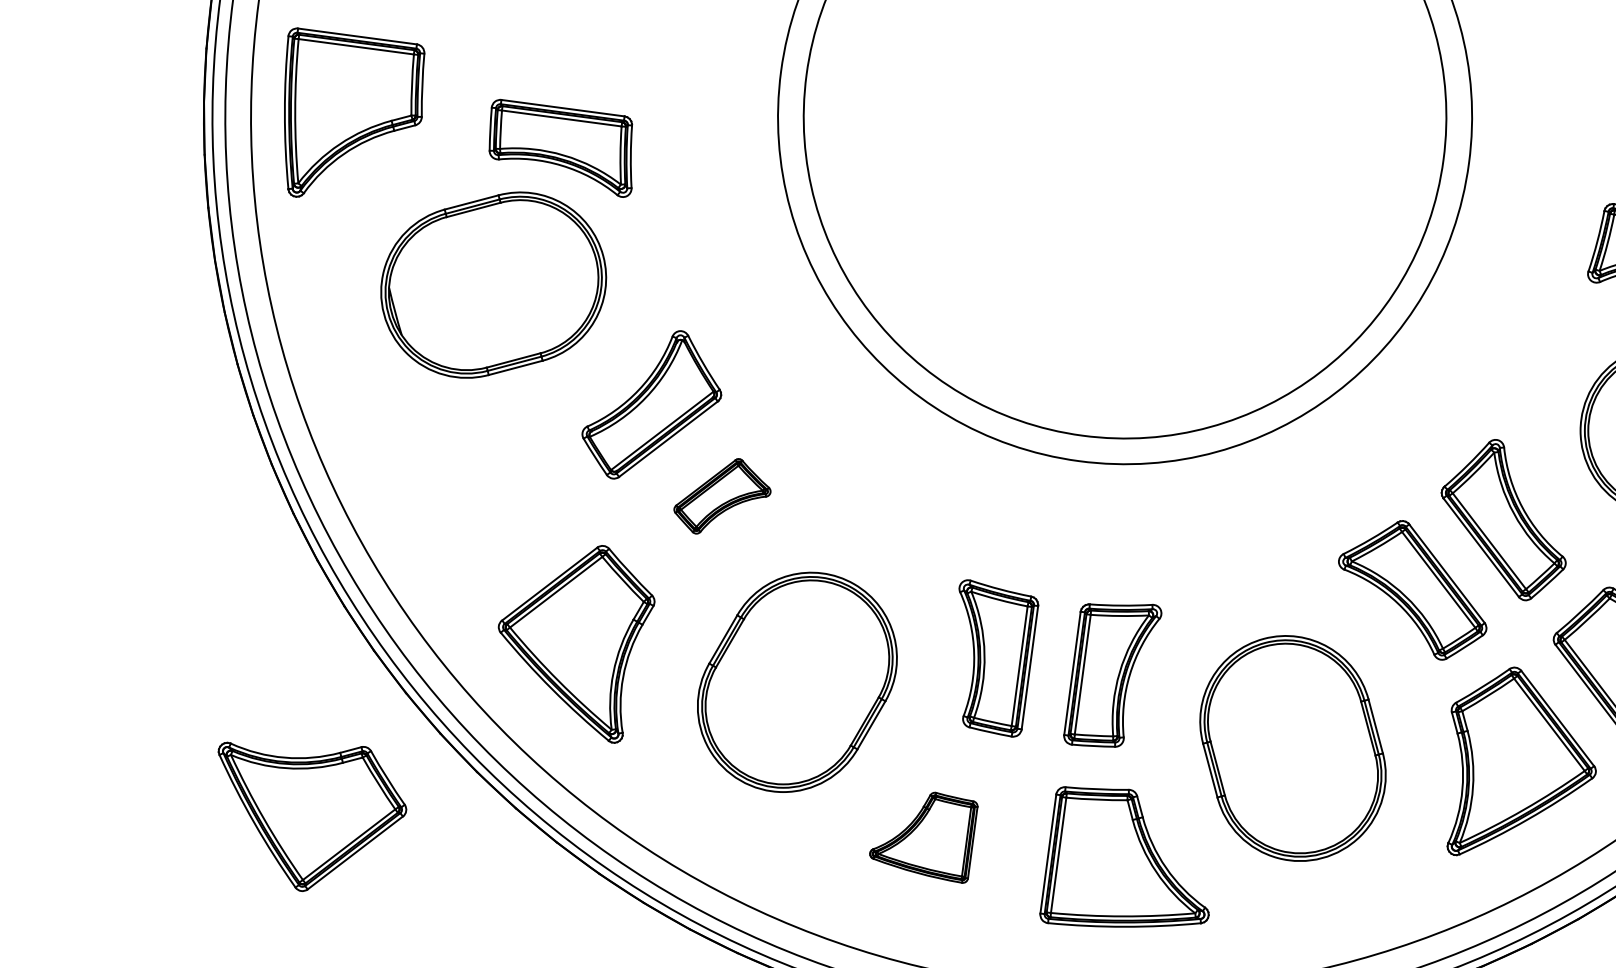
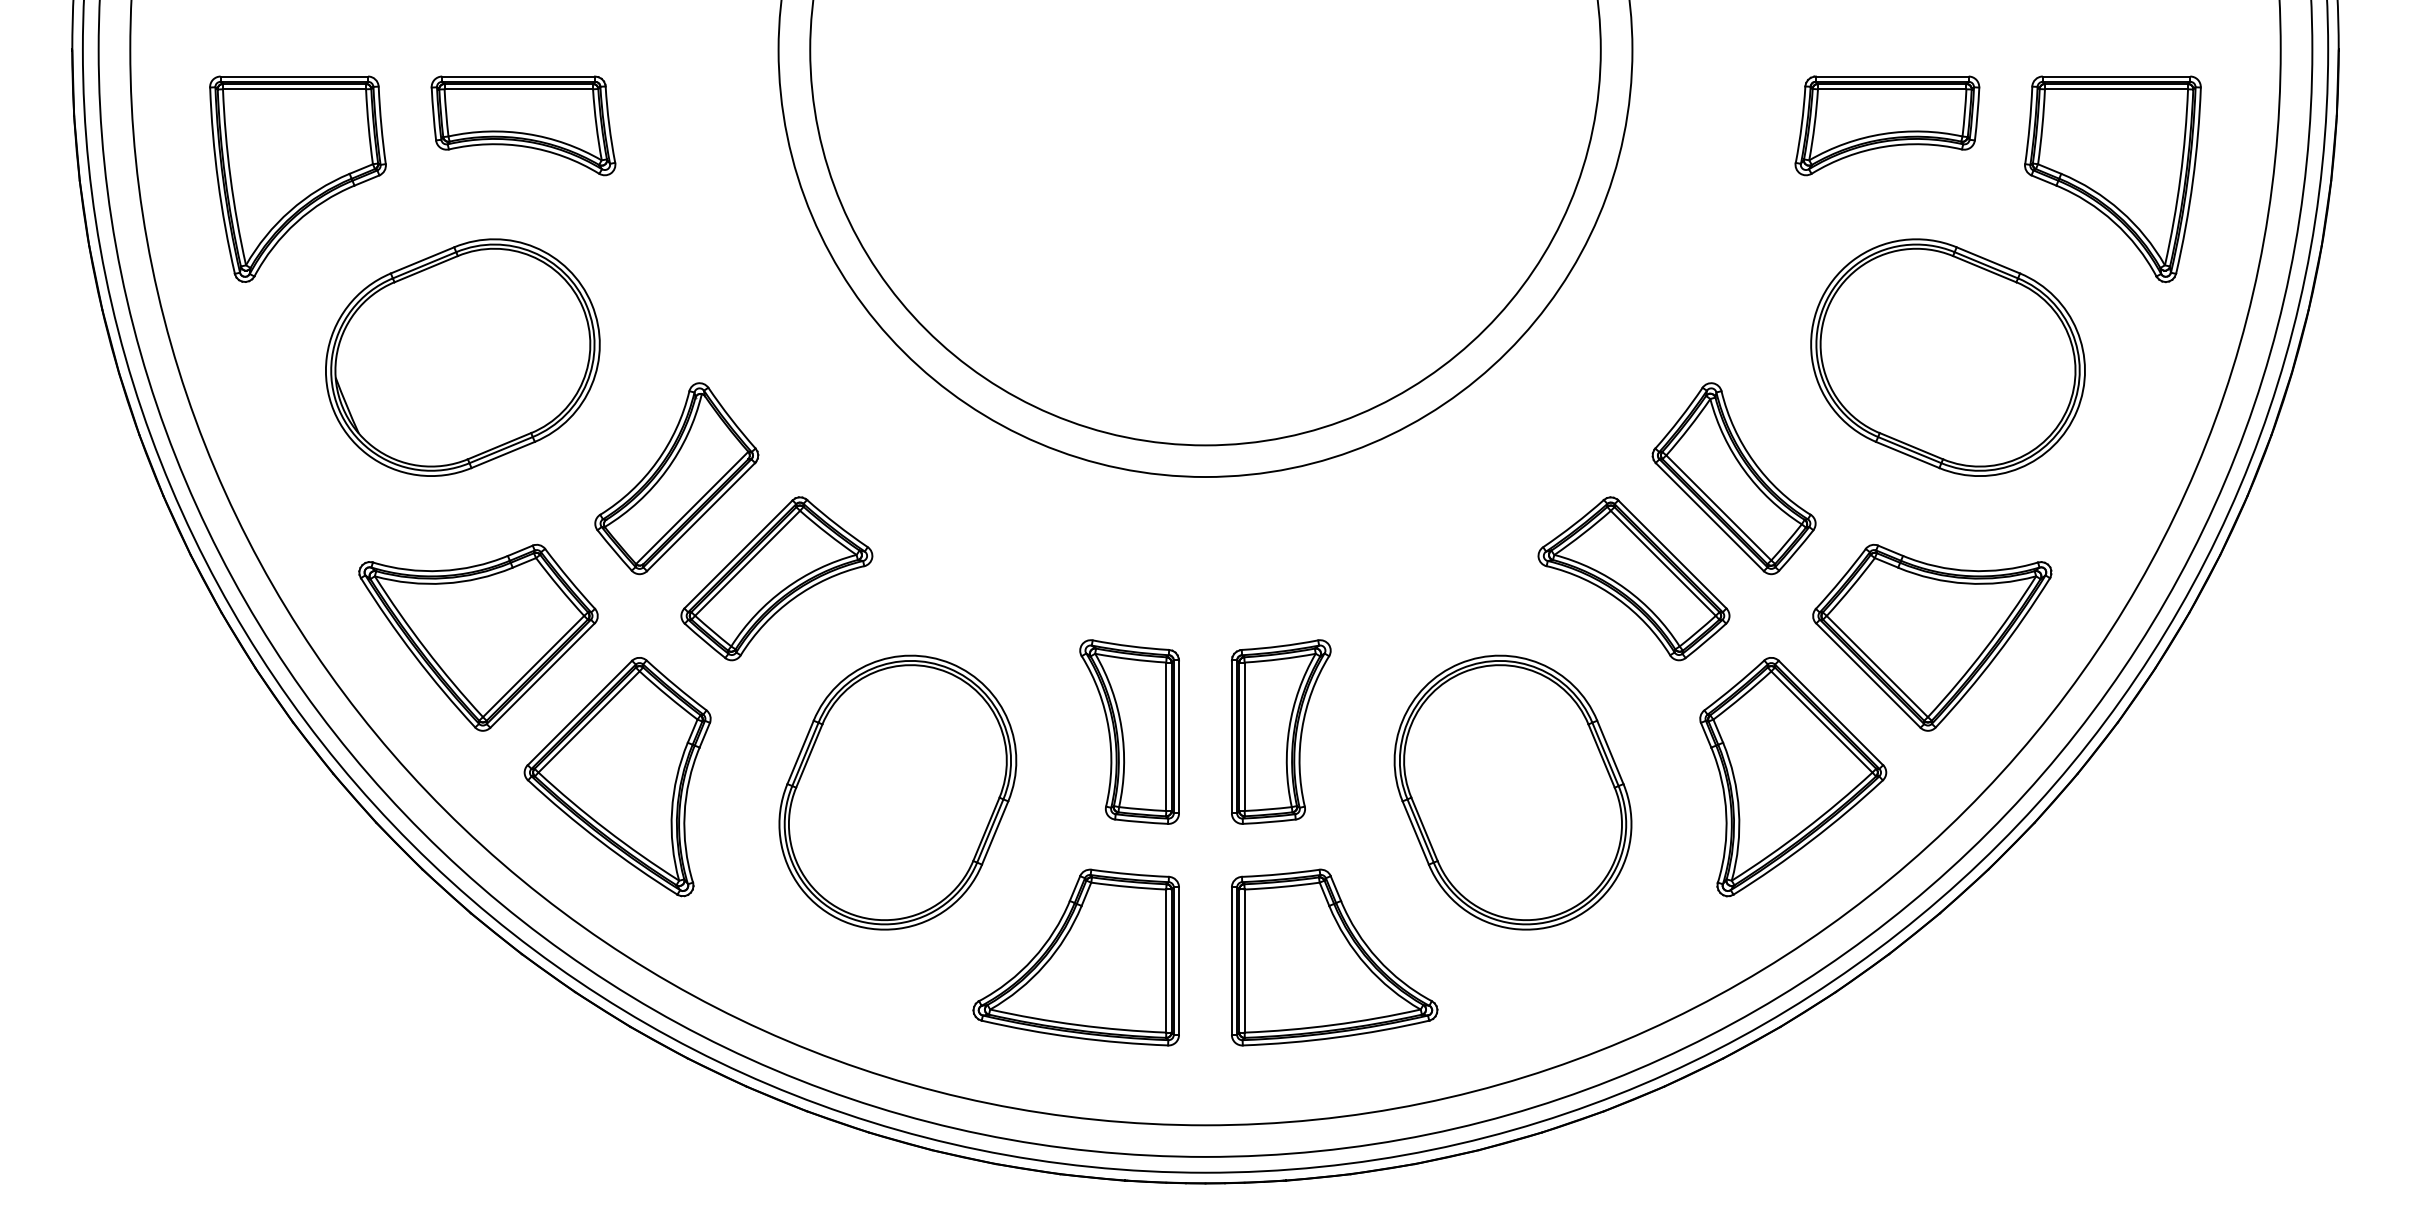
part: (349, 118) -> (297, 178), moved
part: (561, 148) -> (523, 125), moved
part: (722, 496) -> (776, 578), size x1.67
part: (307, 815) -> (478, 637), moved
part: (922, 834) -> (1075, 957), size x1.67

